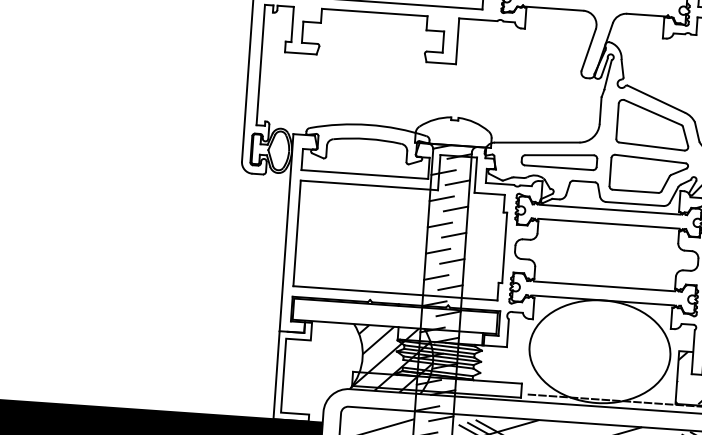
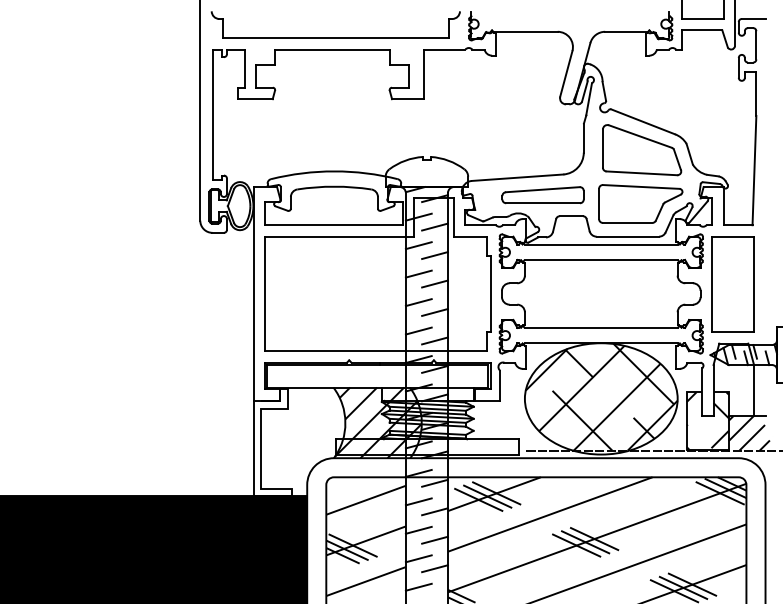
hatch: (600, 350) -> (601, 397), added

